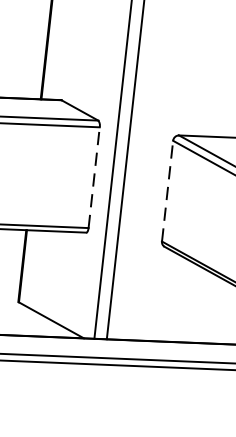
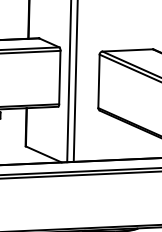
line: (93, 177) -> (59, 77), dashed -> solid
line: (168, 191) -> (99, 81), dashed -> solid

